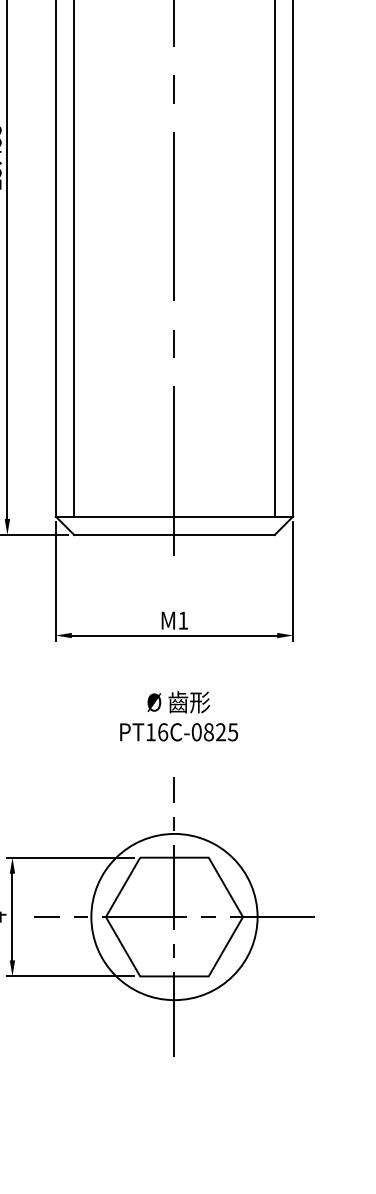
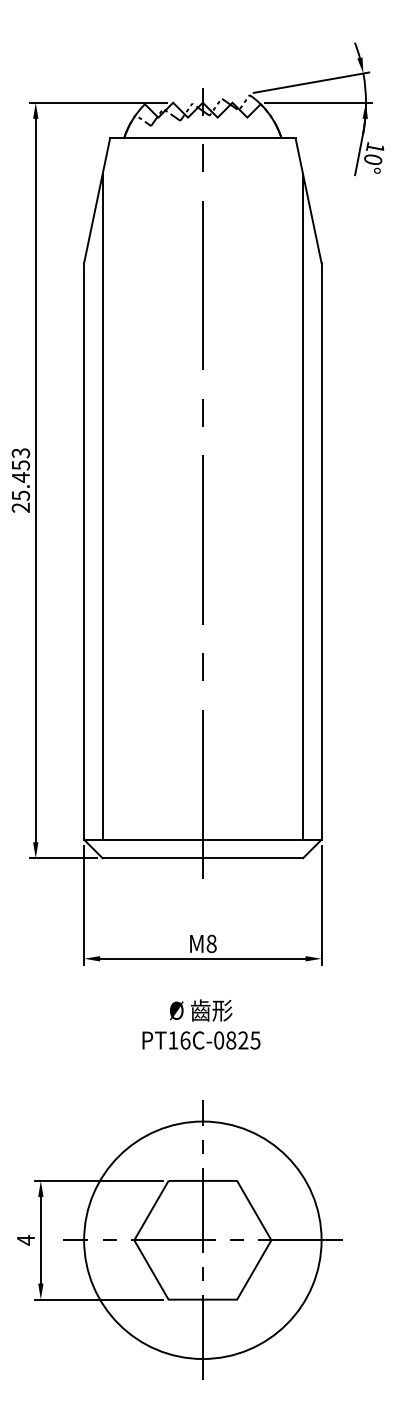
text: (183, 620) -> (211, 943), 1 -> 8
text: (179, 716) -> (201, 1024), moved
circle: (174, 917) -> (202, 1240), size x1.43

